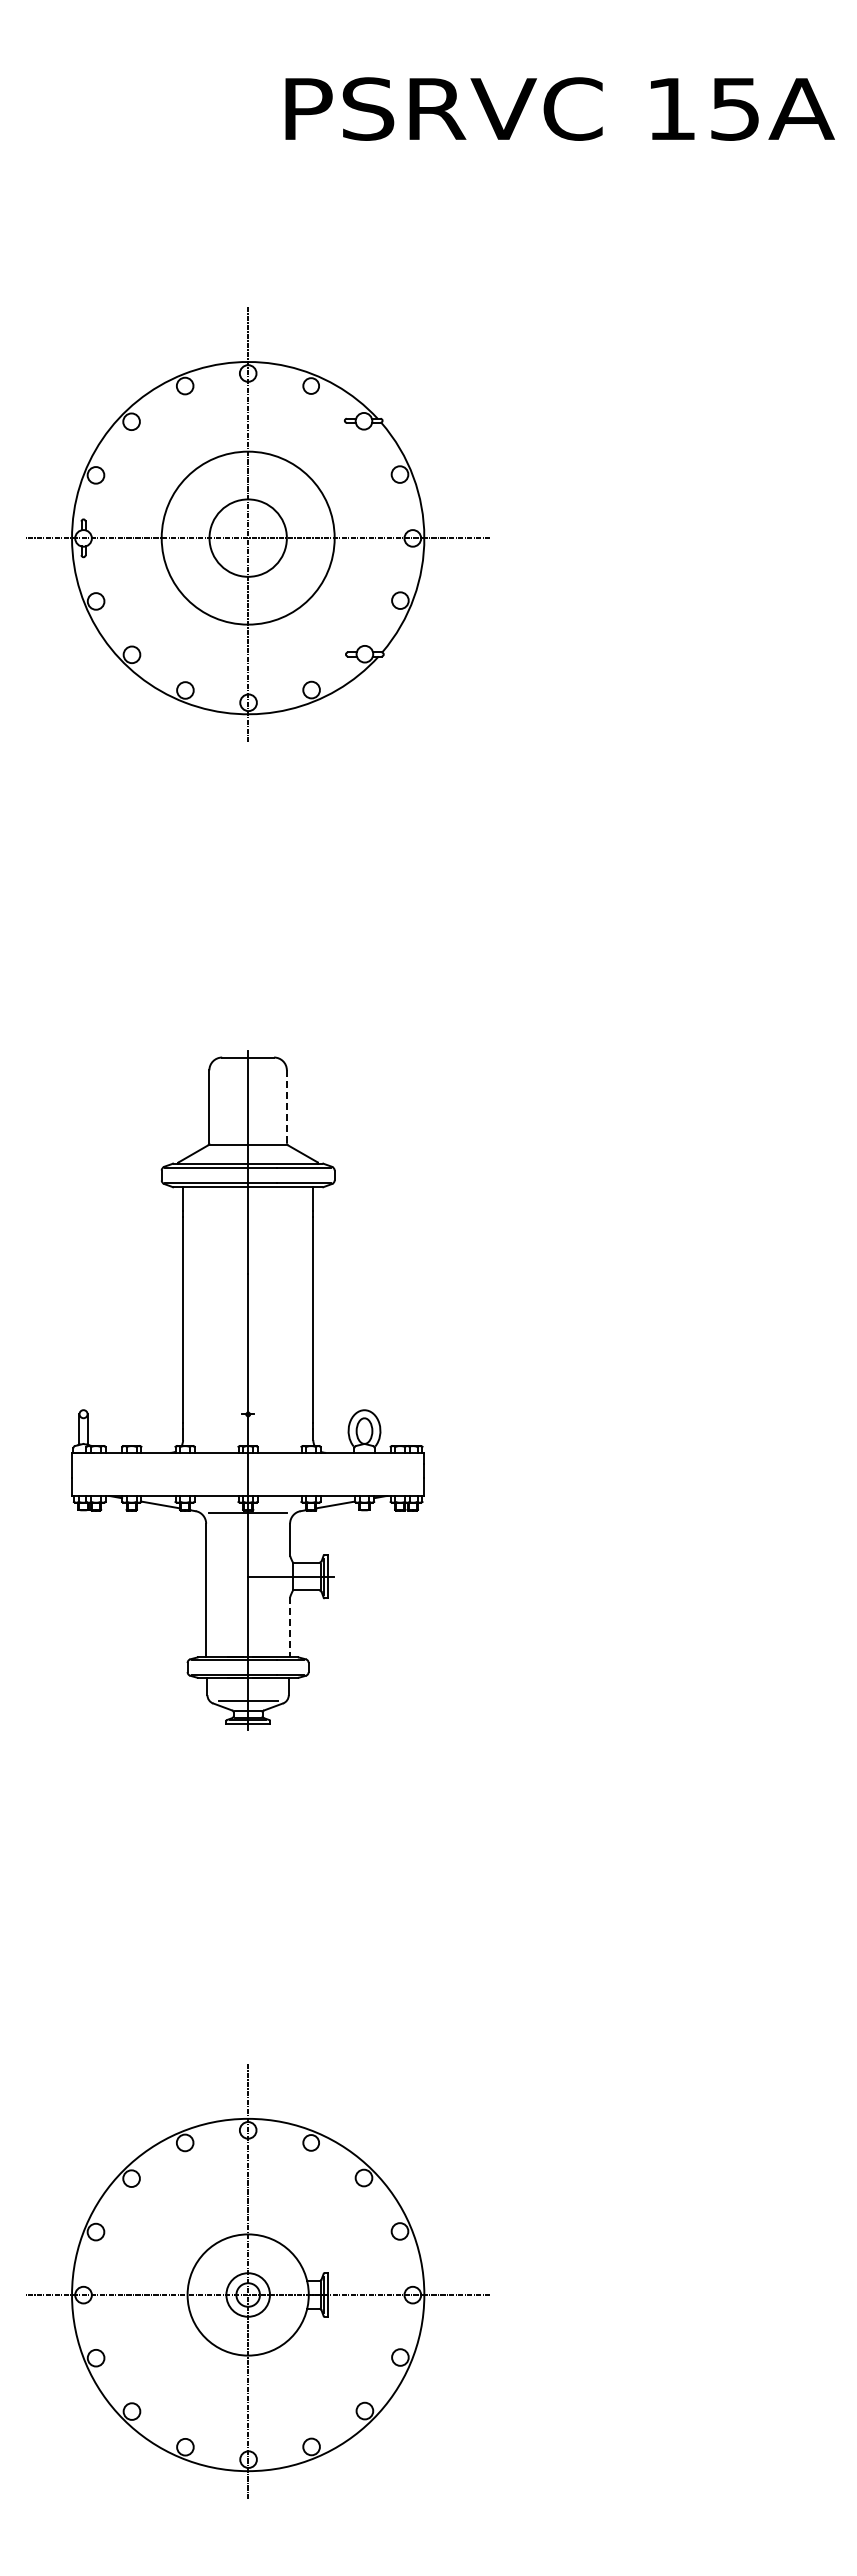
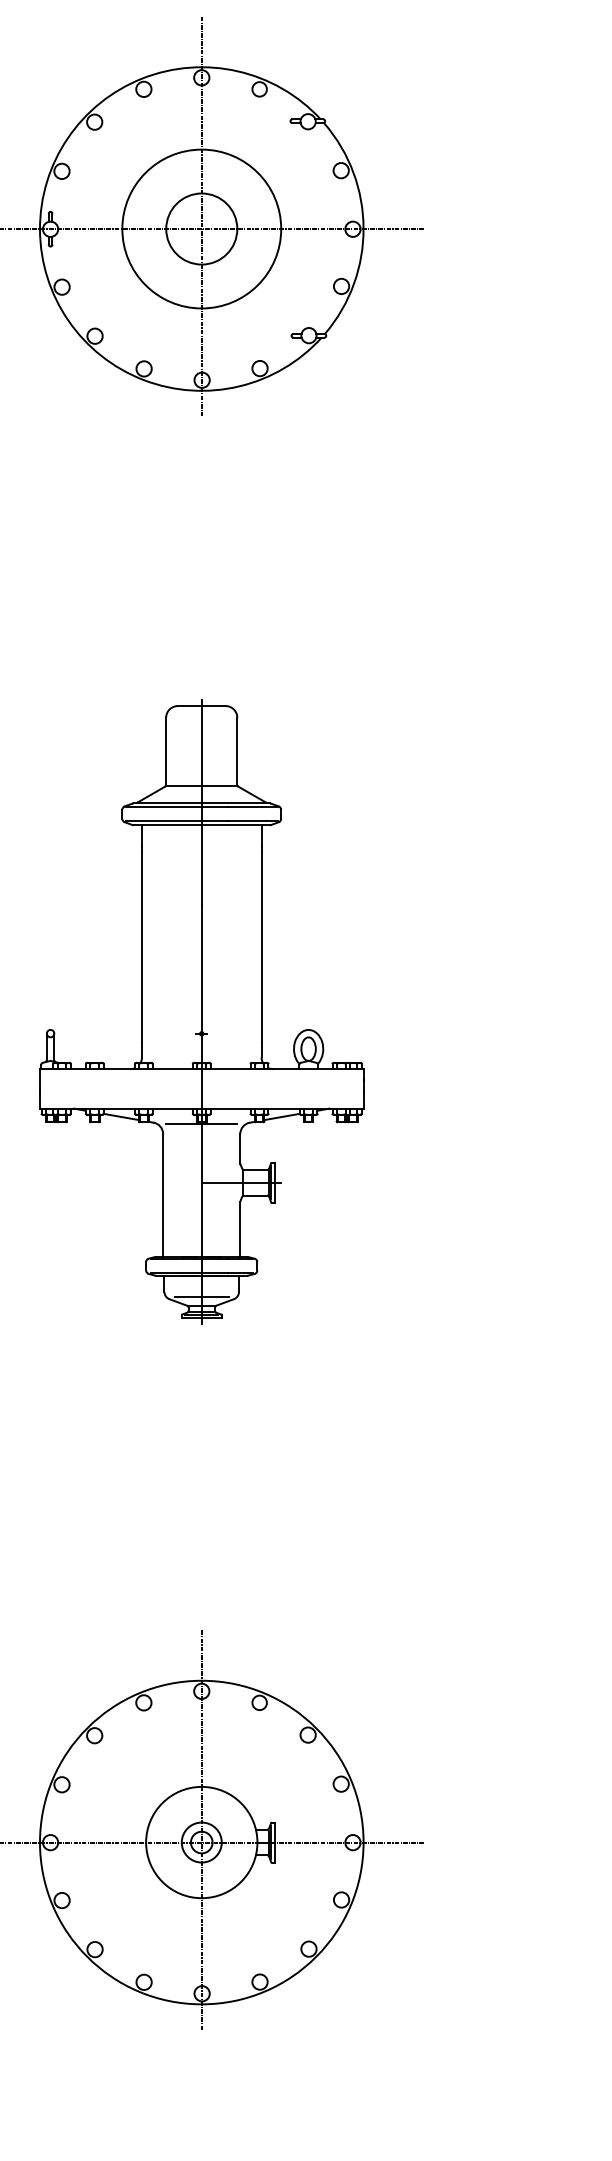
line: (286, 1107) -> (236, 751), dashed -> solid
line: (290, 1627) -> (240, 1229), dashed -> solid

